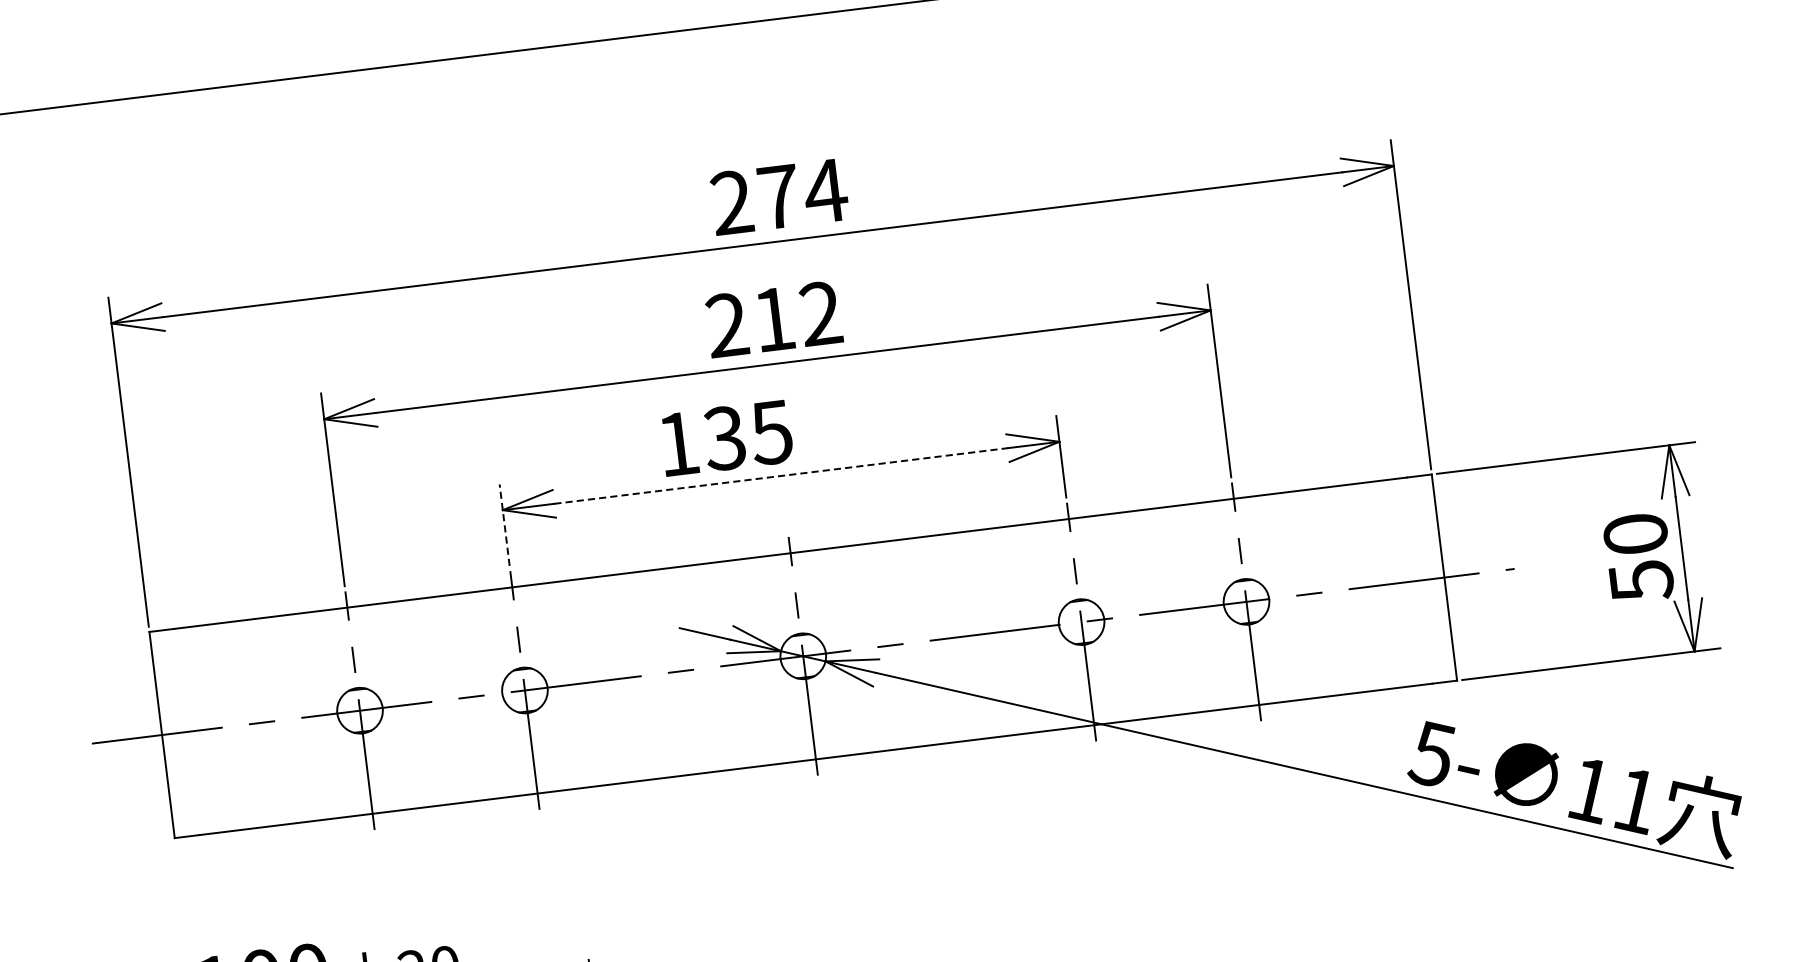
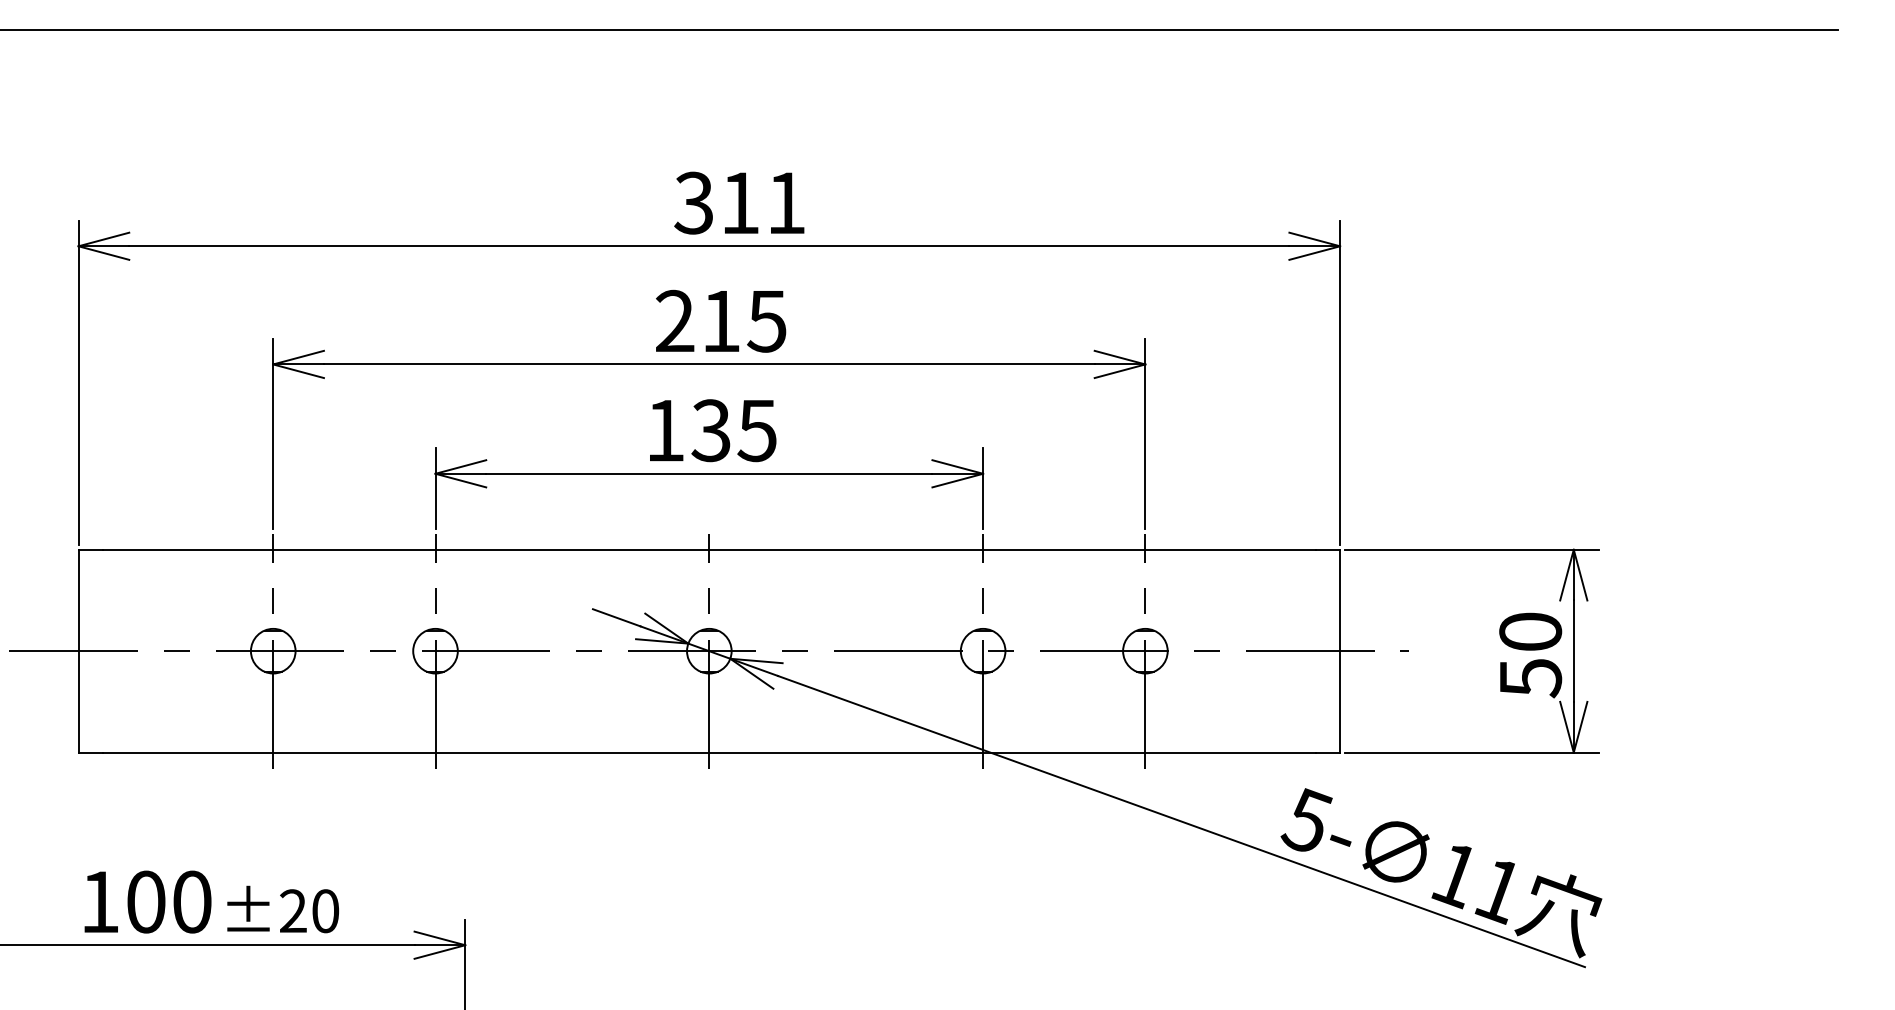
text: (779, 197) -> (740, 203), 274 -> 311
text: (820, 313) -> (766, 320), 212 -> 215
text: (727, 437) -> (713, 430), moved
line: (781, 475) -> (709, 473), dashed -> solid
line: (504, 525) -> (435, 488), dashed -> solid

